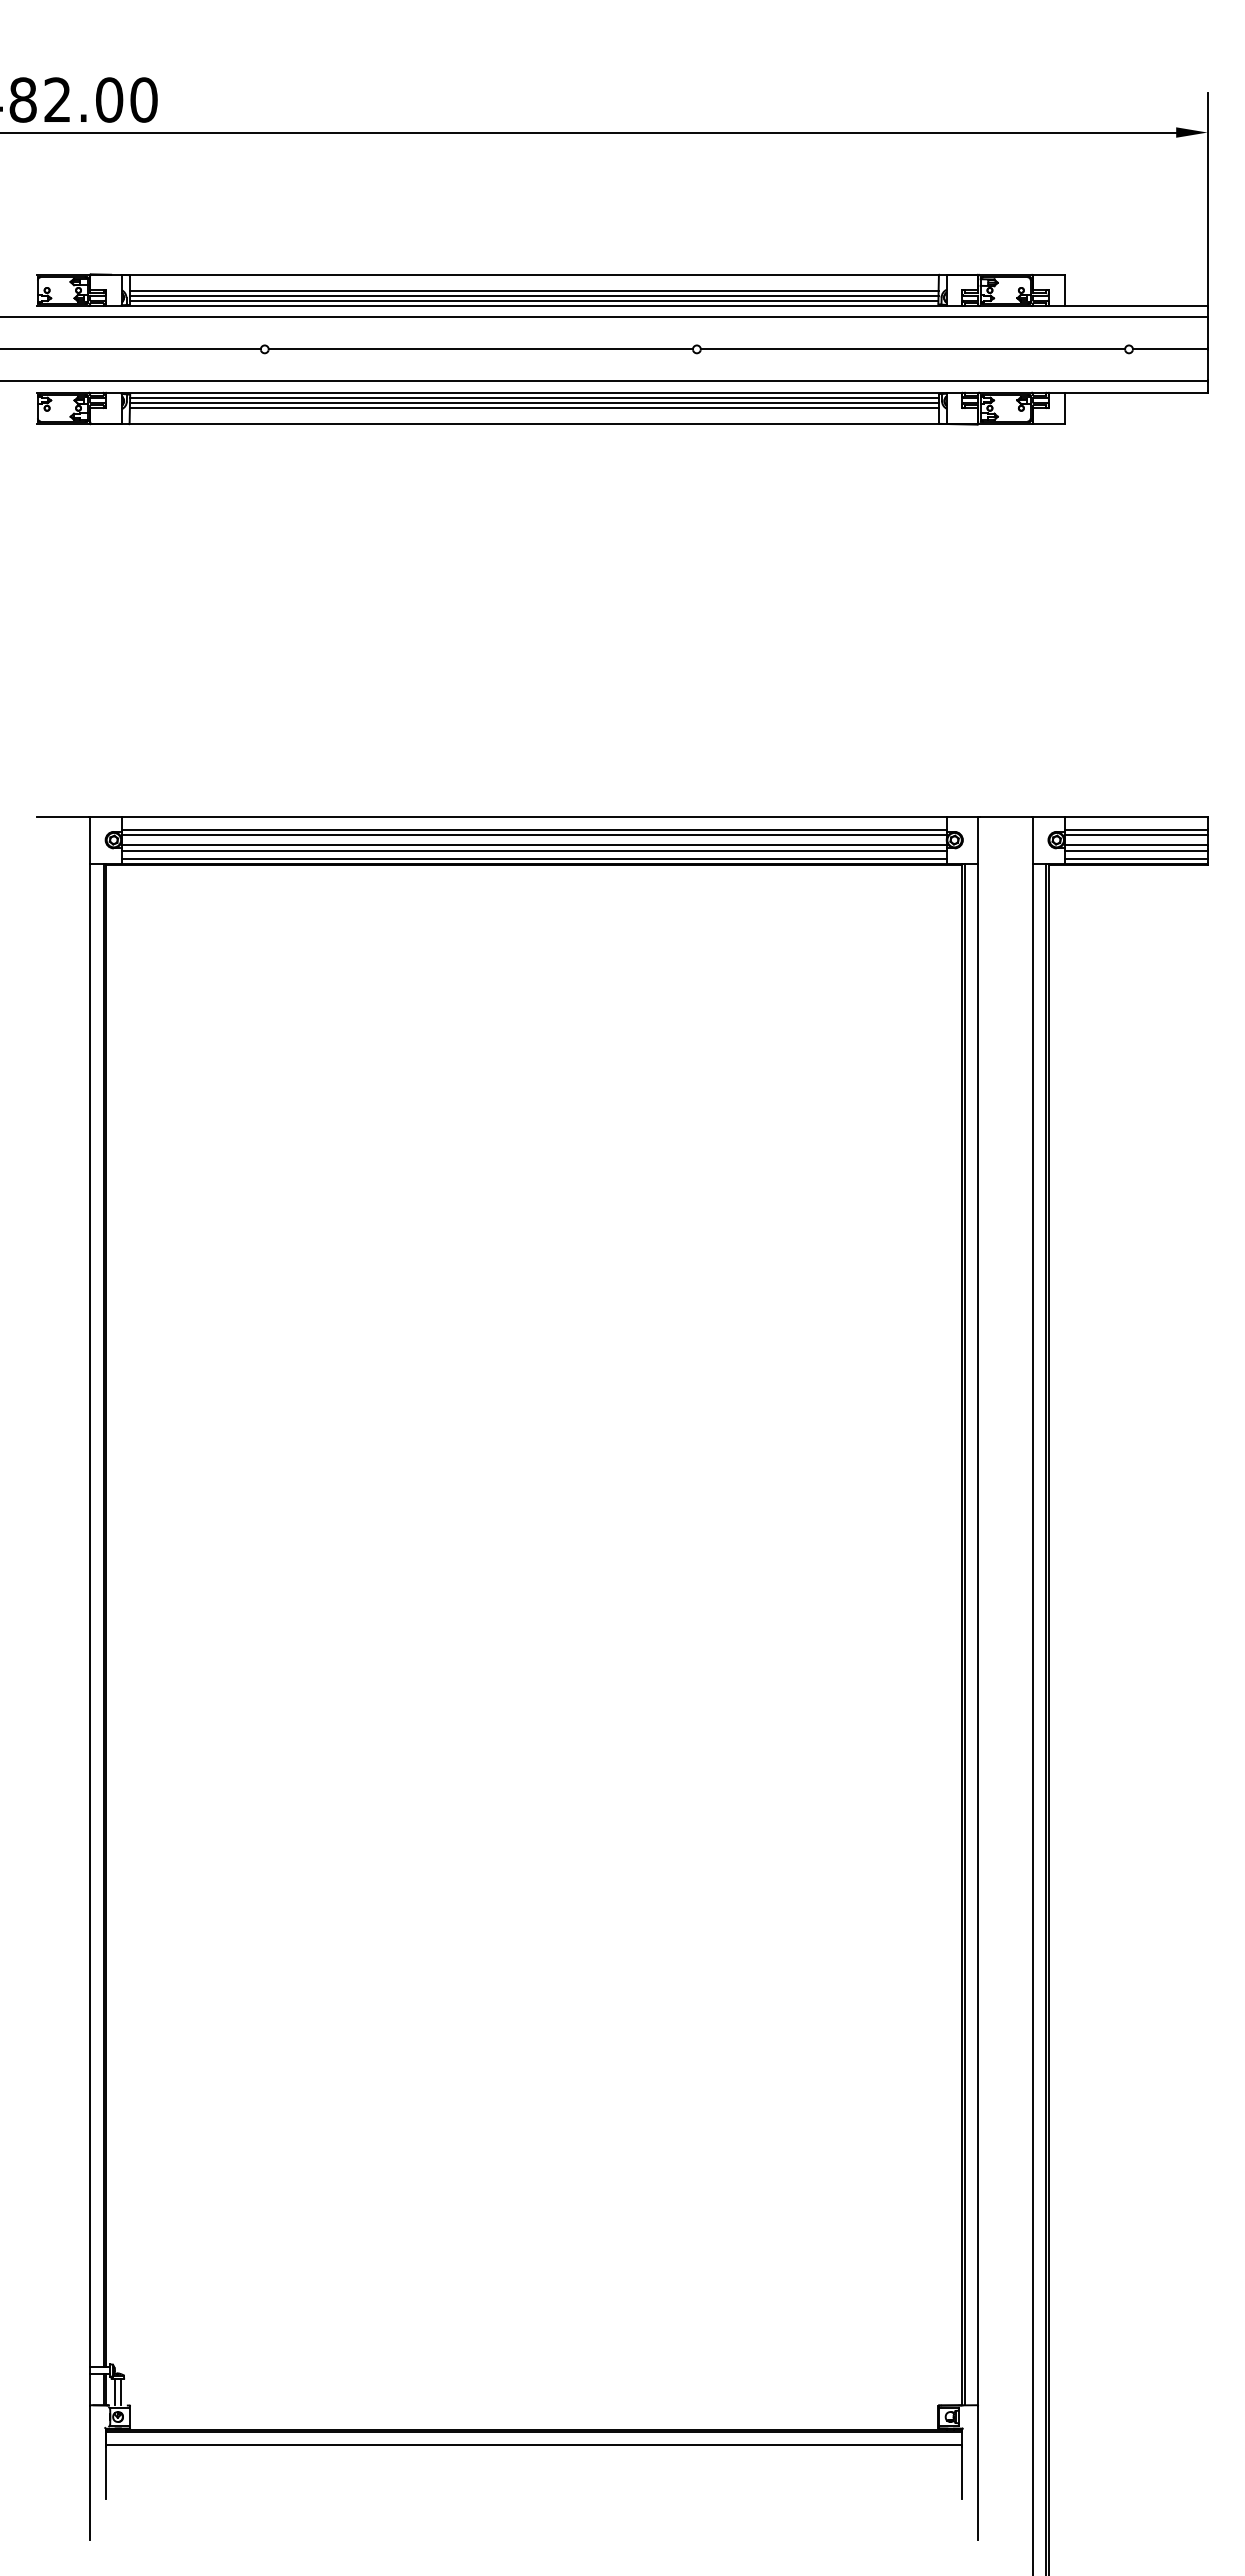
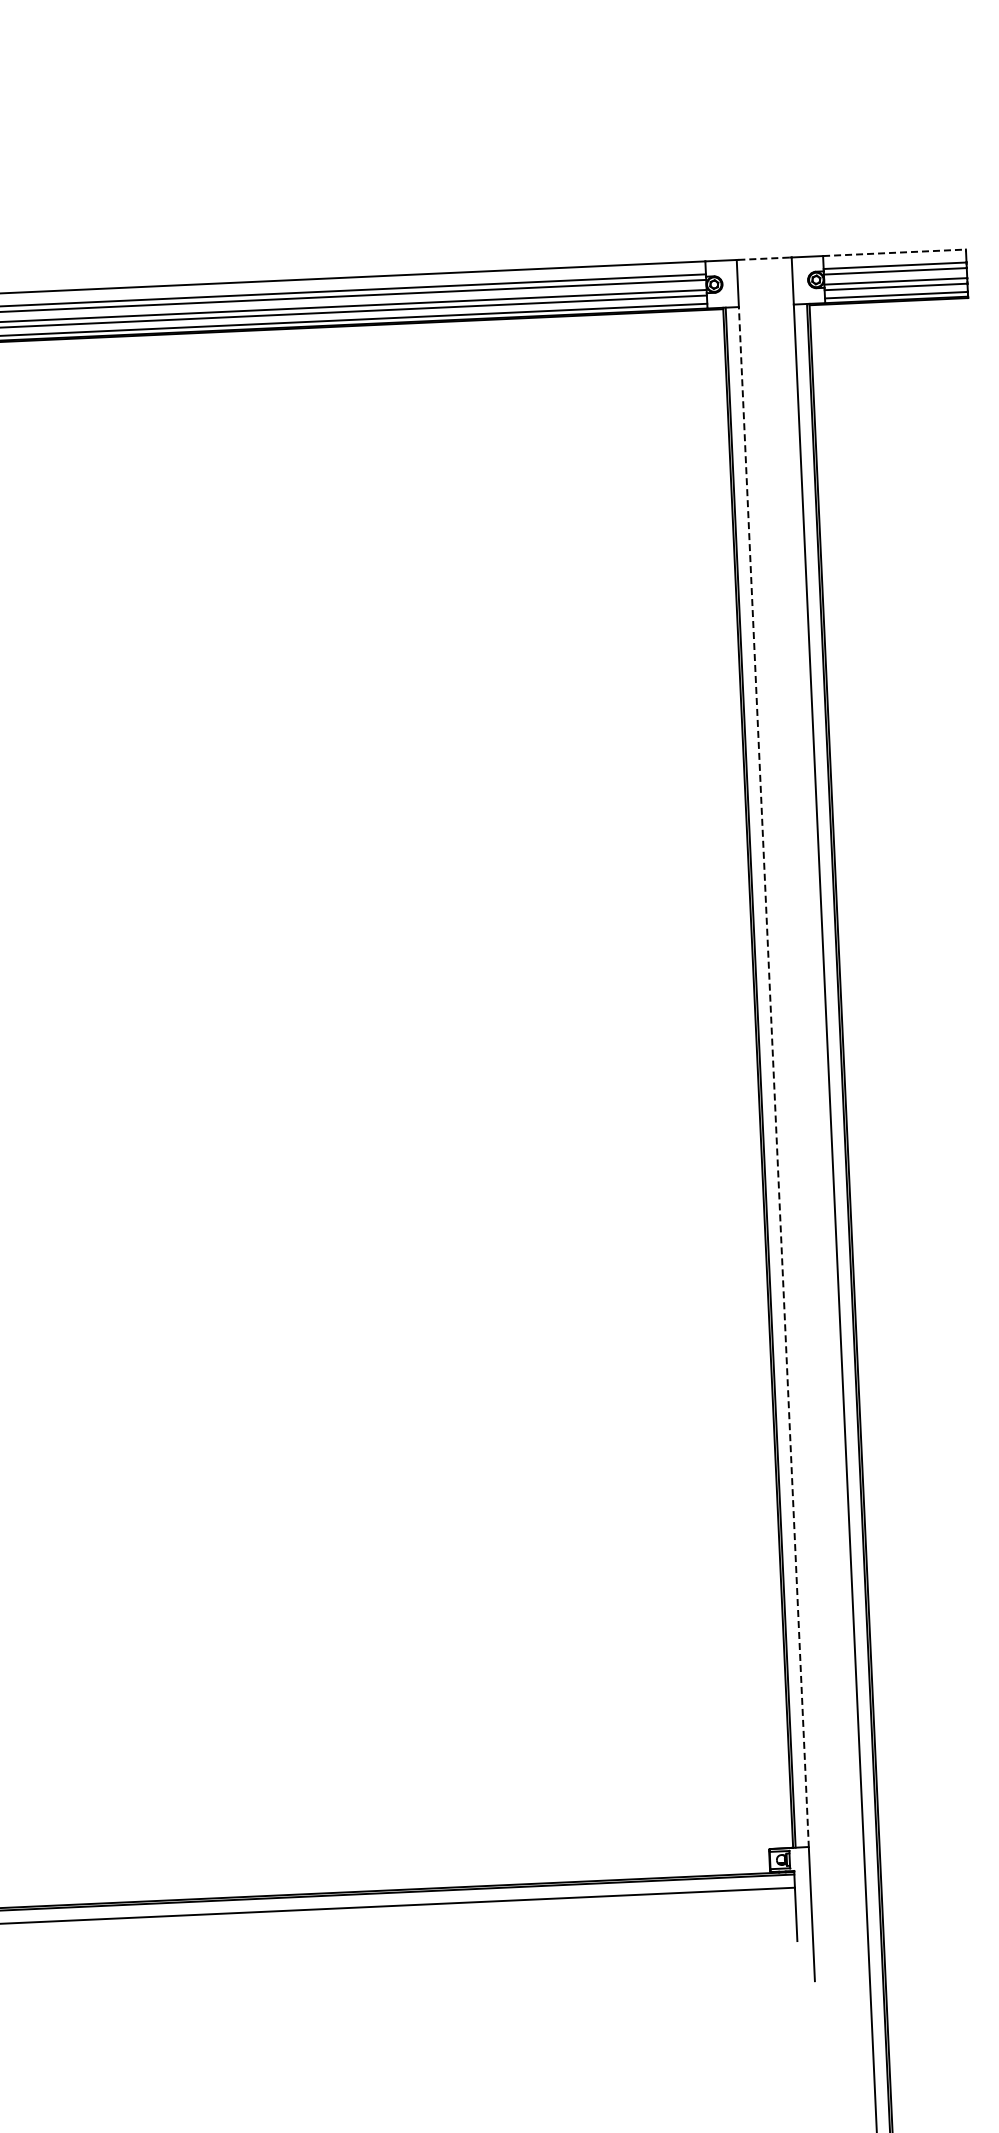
line: (1005, 816) -> (764, 258), solid -> dashed
line: (1136, 816) -> (894, 252), solid -> dashed
line: (978, 1634) -> (774, 1077), solid -> dashed

